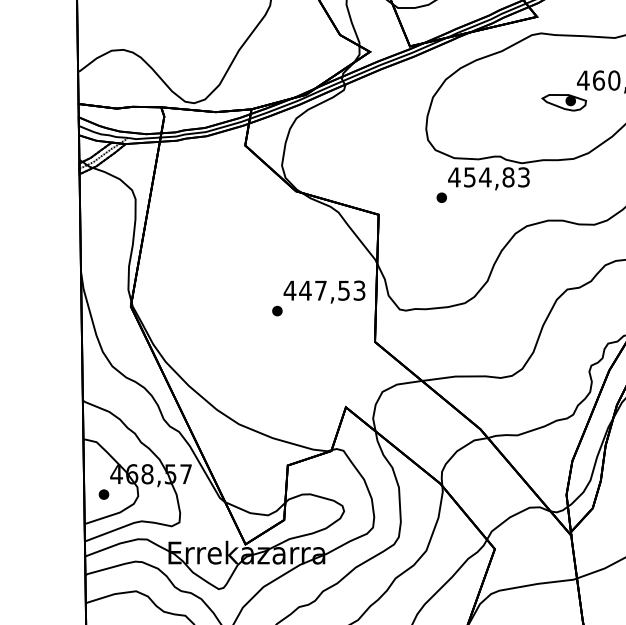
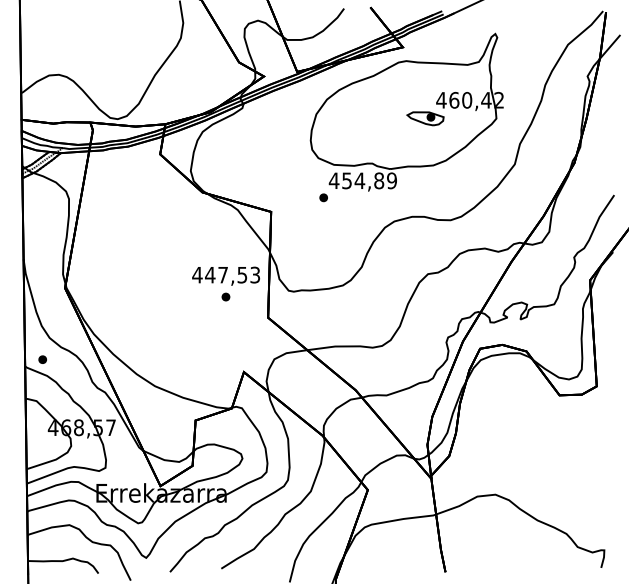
text: (523, 176) -> (391, 180), 454,83 -> 454,89
part: (276, 310) -> (225, 296), moved
part: (103, 494) -> (42, 359), moved

